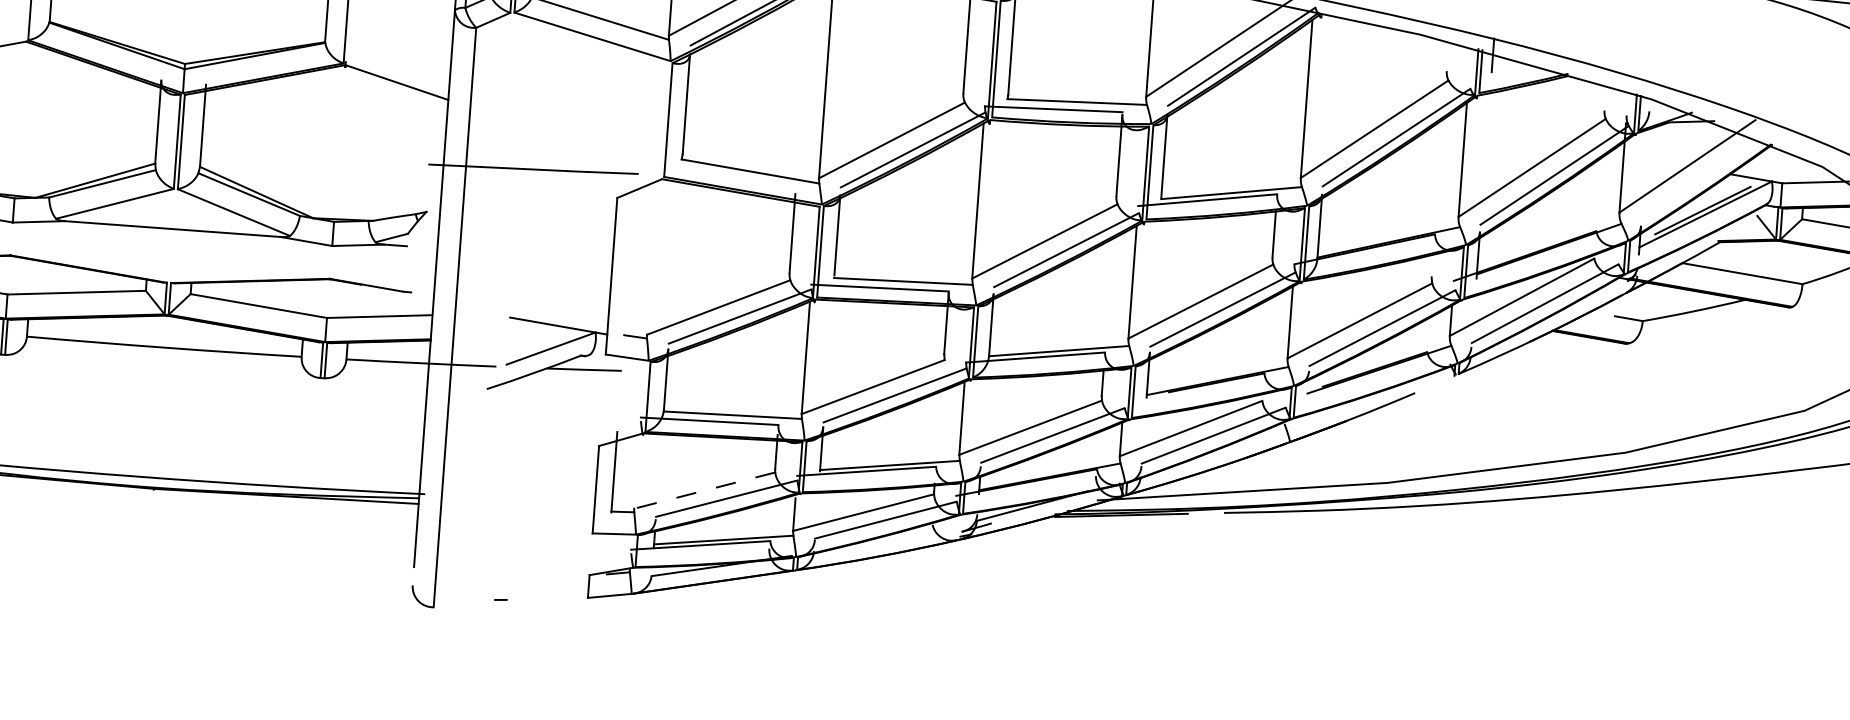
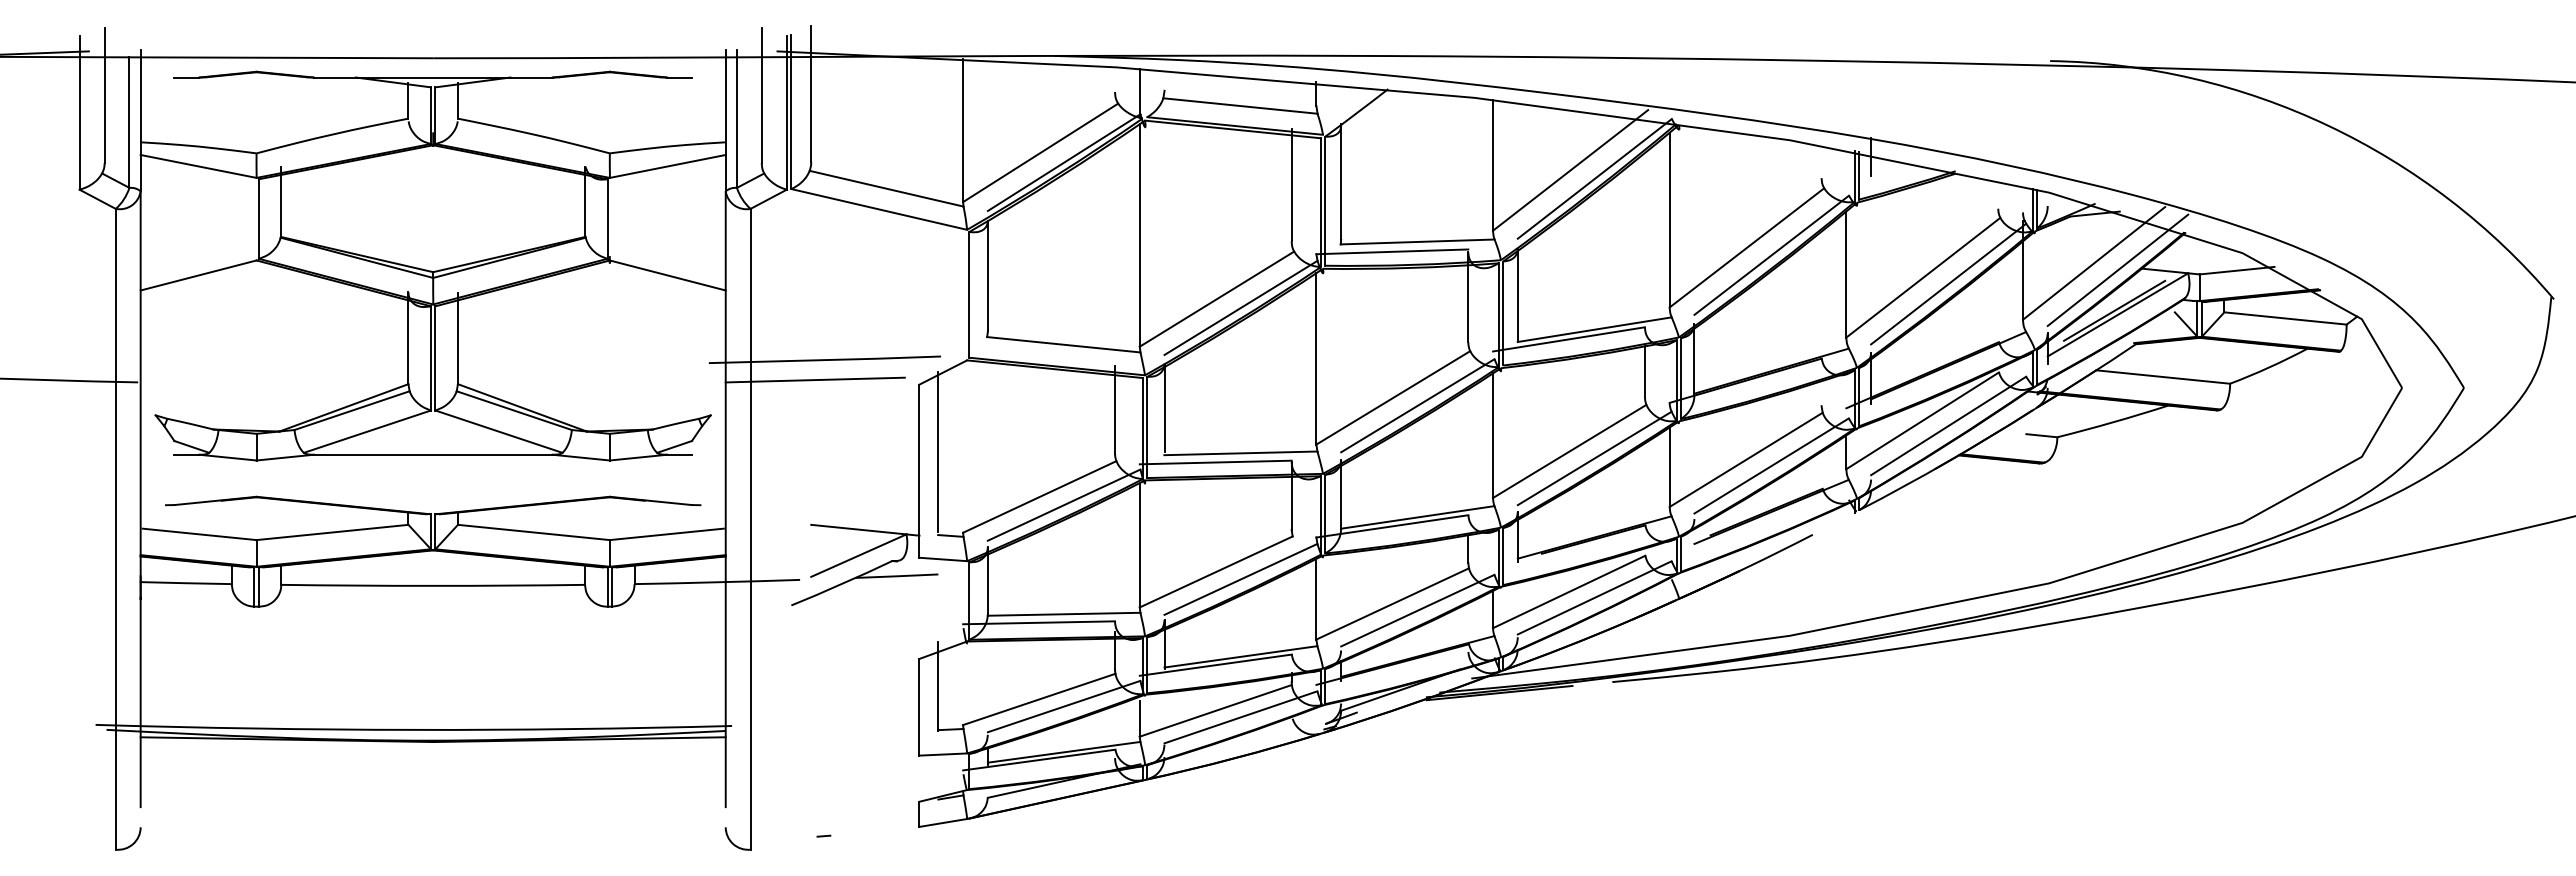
line: (1708, 173) -> (2117, 269), added
line: (522, 186) -> (814, 379), added
line: (630, 259) -> (938, 451), added
line: (704, 490) -> (1038, 699), dashed -> solid

